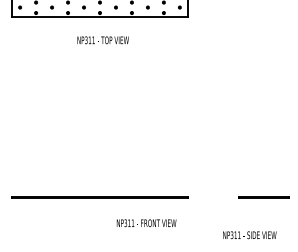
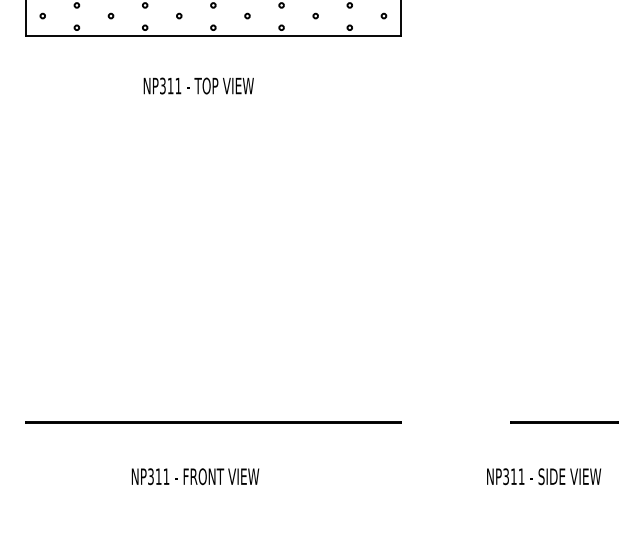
text: (102, 40) -> (197, 86), moved
text: (146, 223) -> (195, 477), moved
text: (249, 235) -> (543, 477), moved

